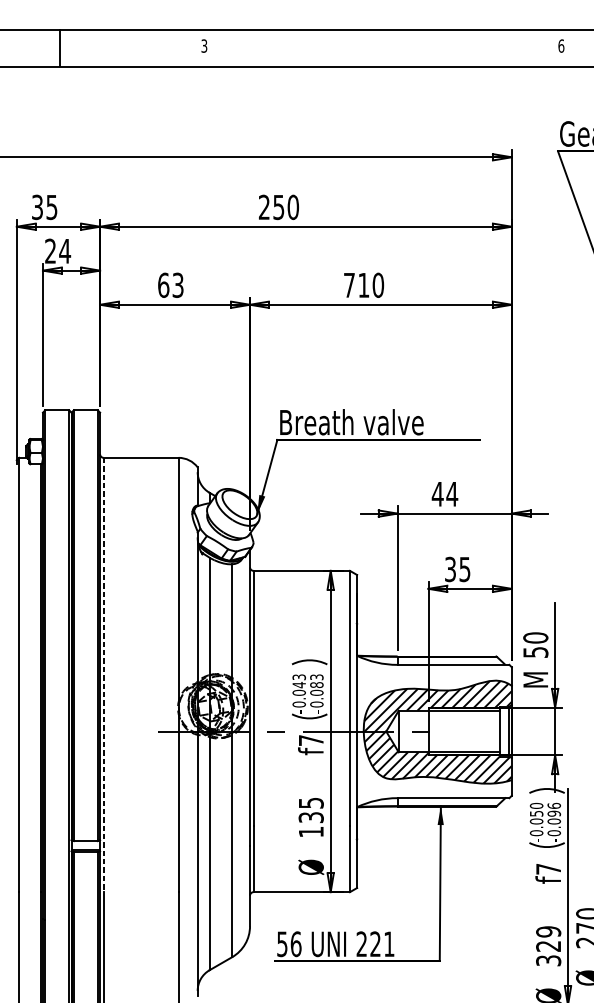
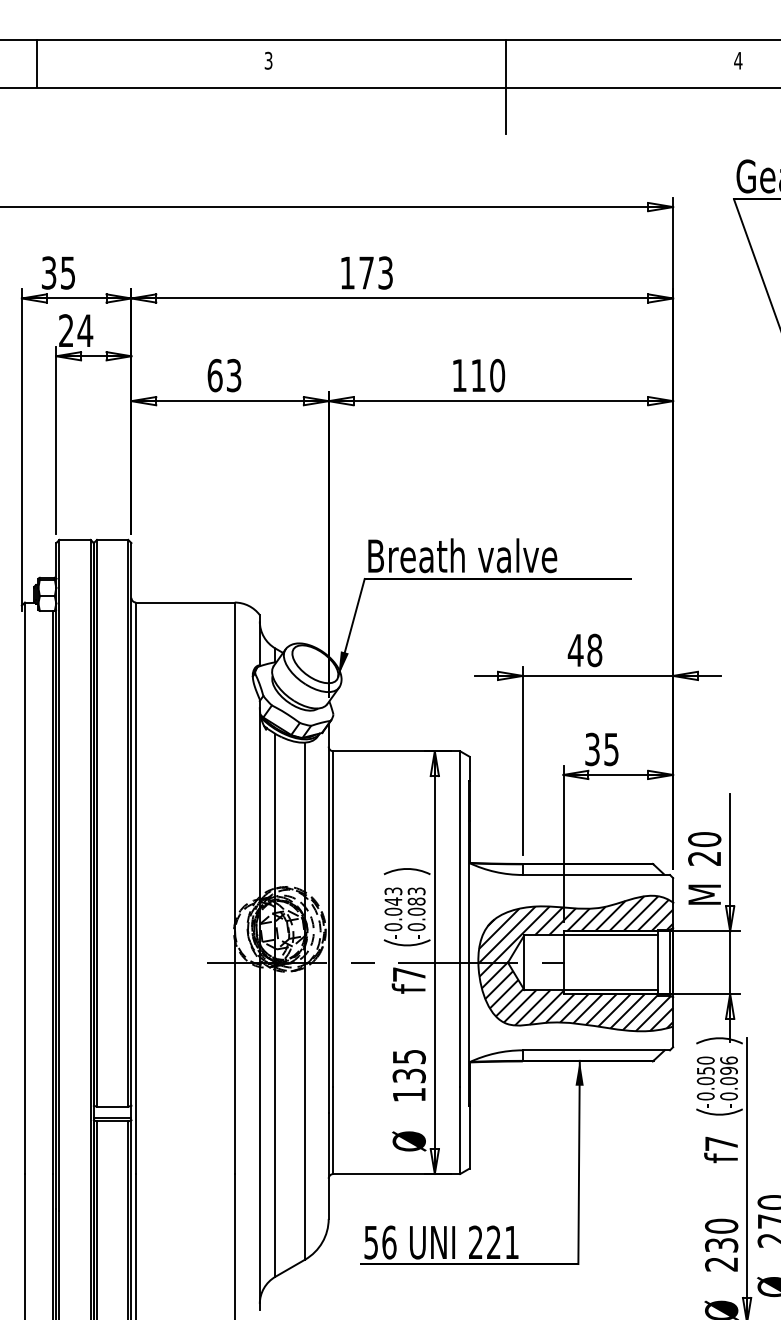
text: (561, 45) -> (738, 60), 6 -> 4
line: (59, 47) -> (36, 62), moved
line: (385, 65) -> (506, 86), added
text: (278, 206) -> (366, 272), 250 -> 173
text: (349, 285) -> (459, 375), 710 -> 110
text: (452, 494) -> (594, 650), 44 -> 48
text: (535, 652) -> (704, 858), 50 -> 20
line: (103, 675) -> (136, 888), dashed -> solid
text: (548, 945) -> (721, 1244), 329 -> 230

